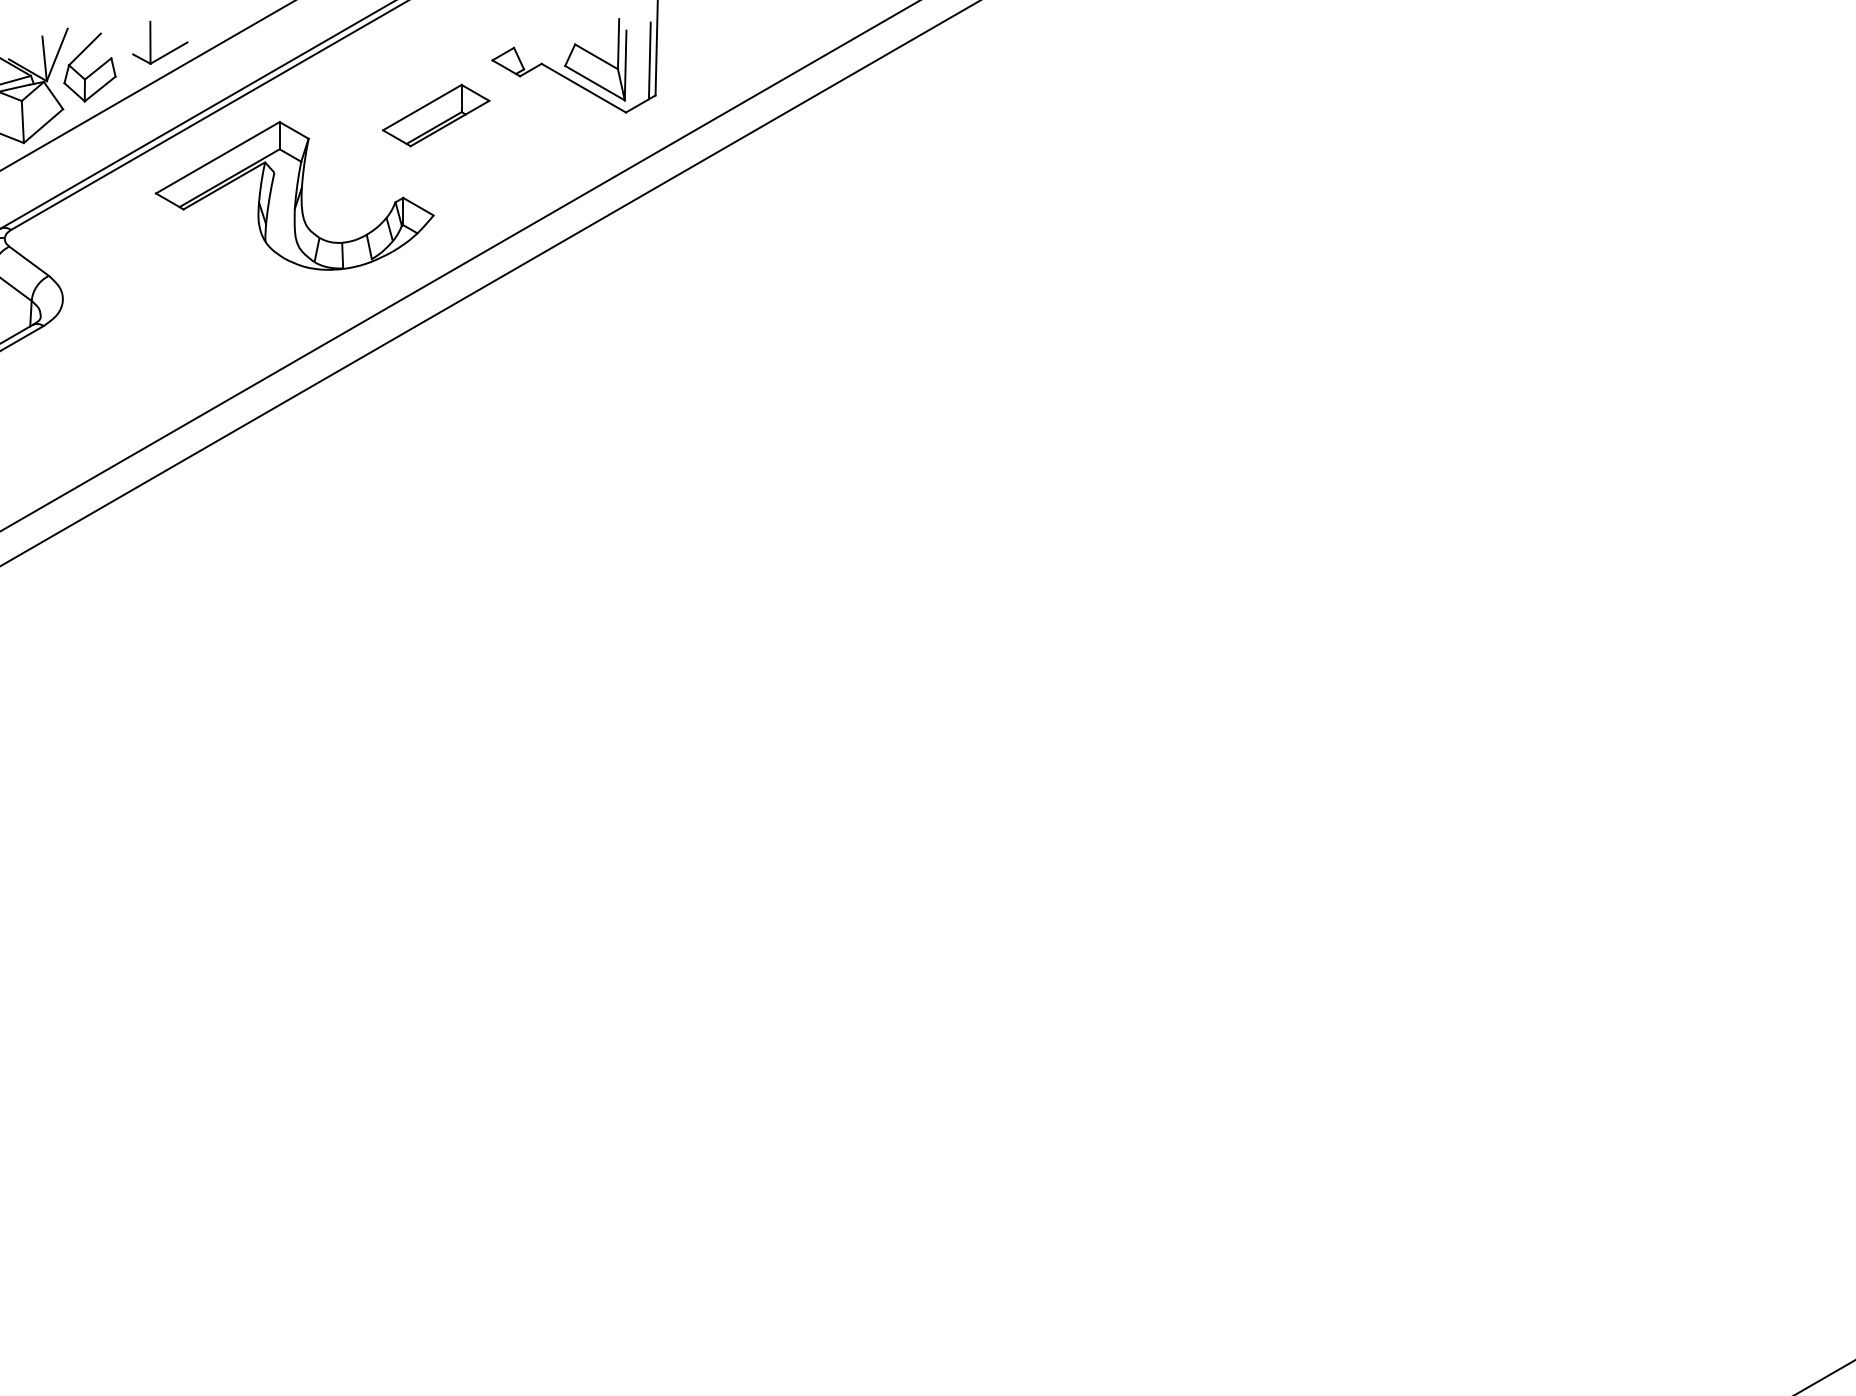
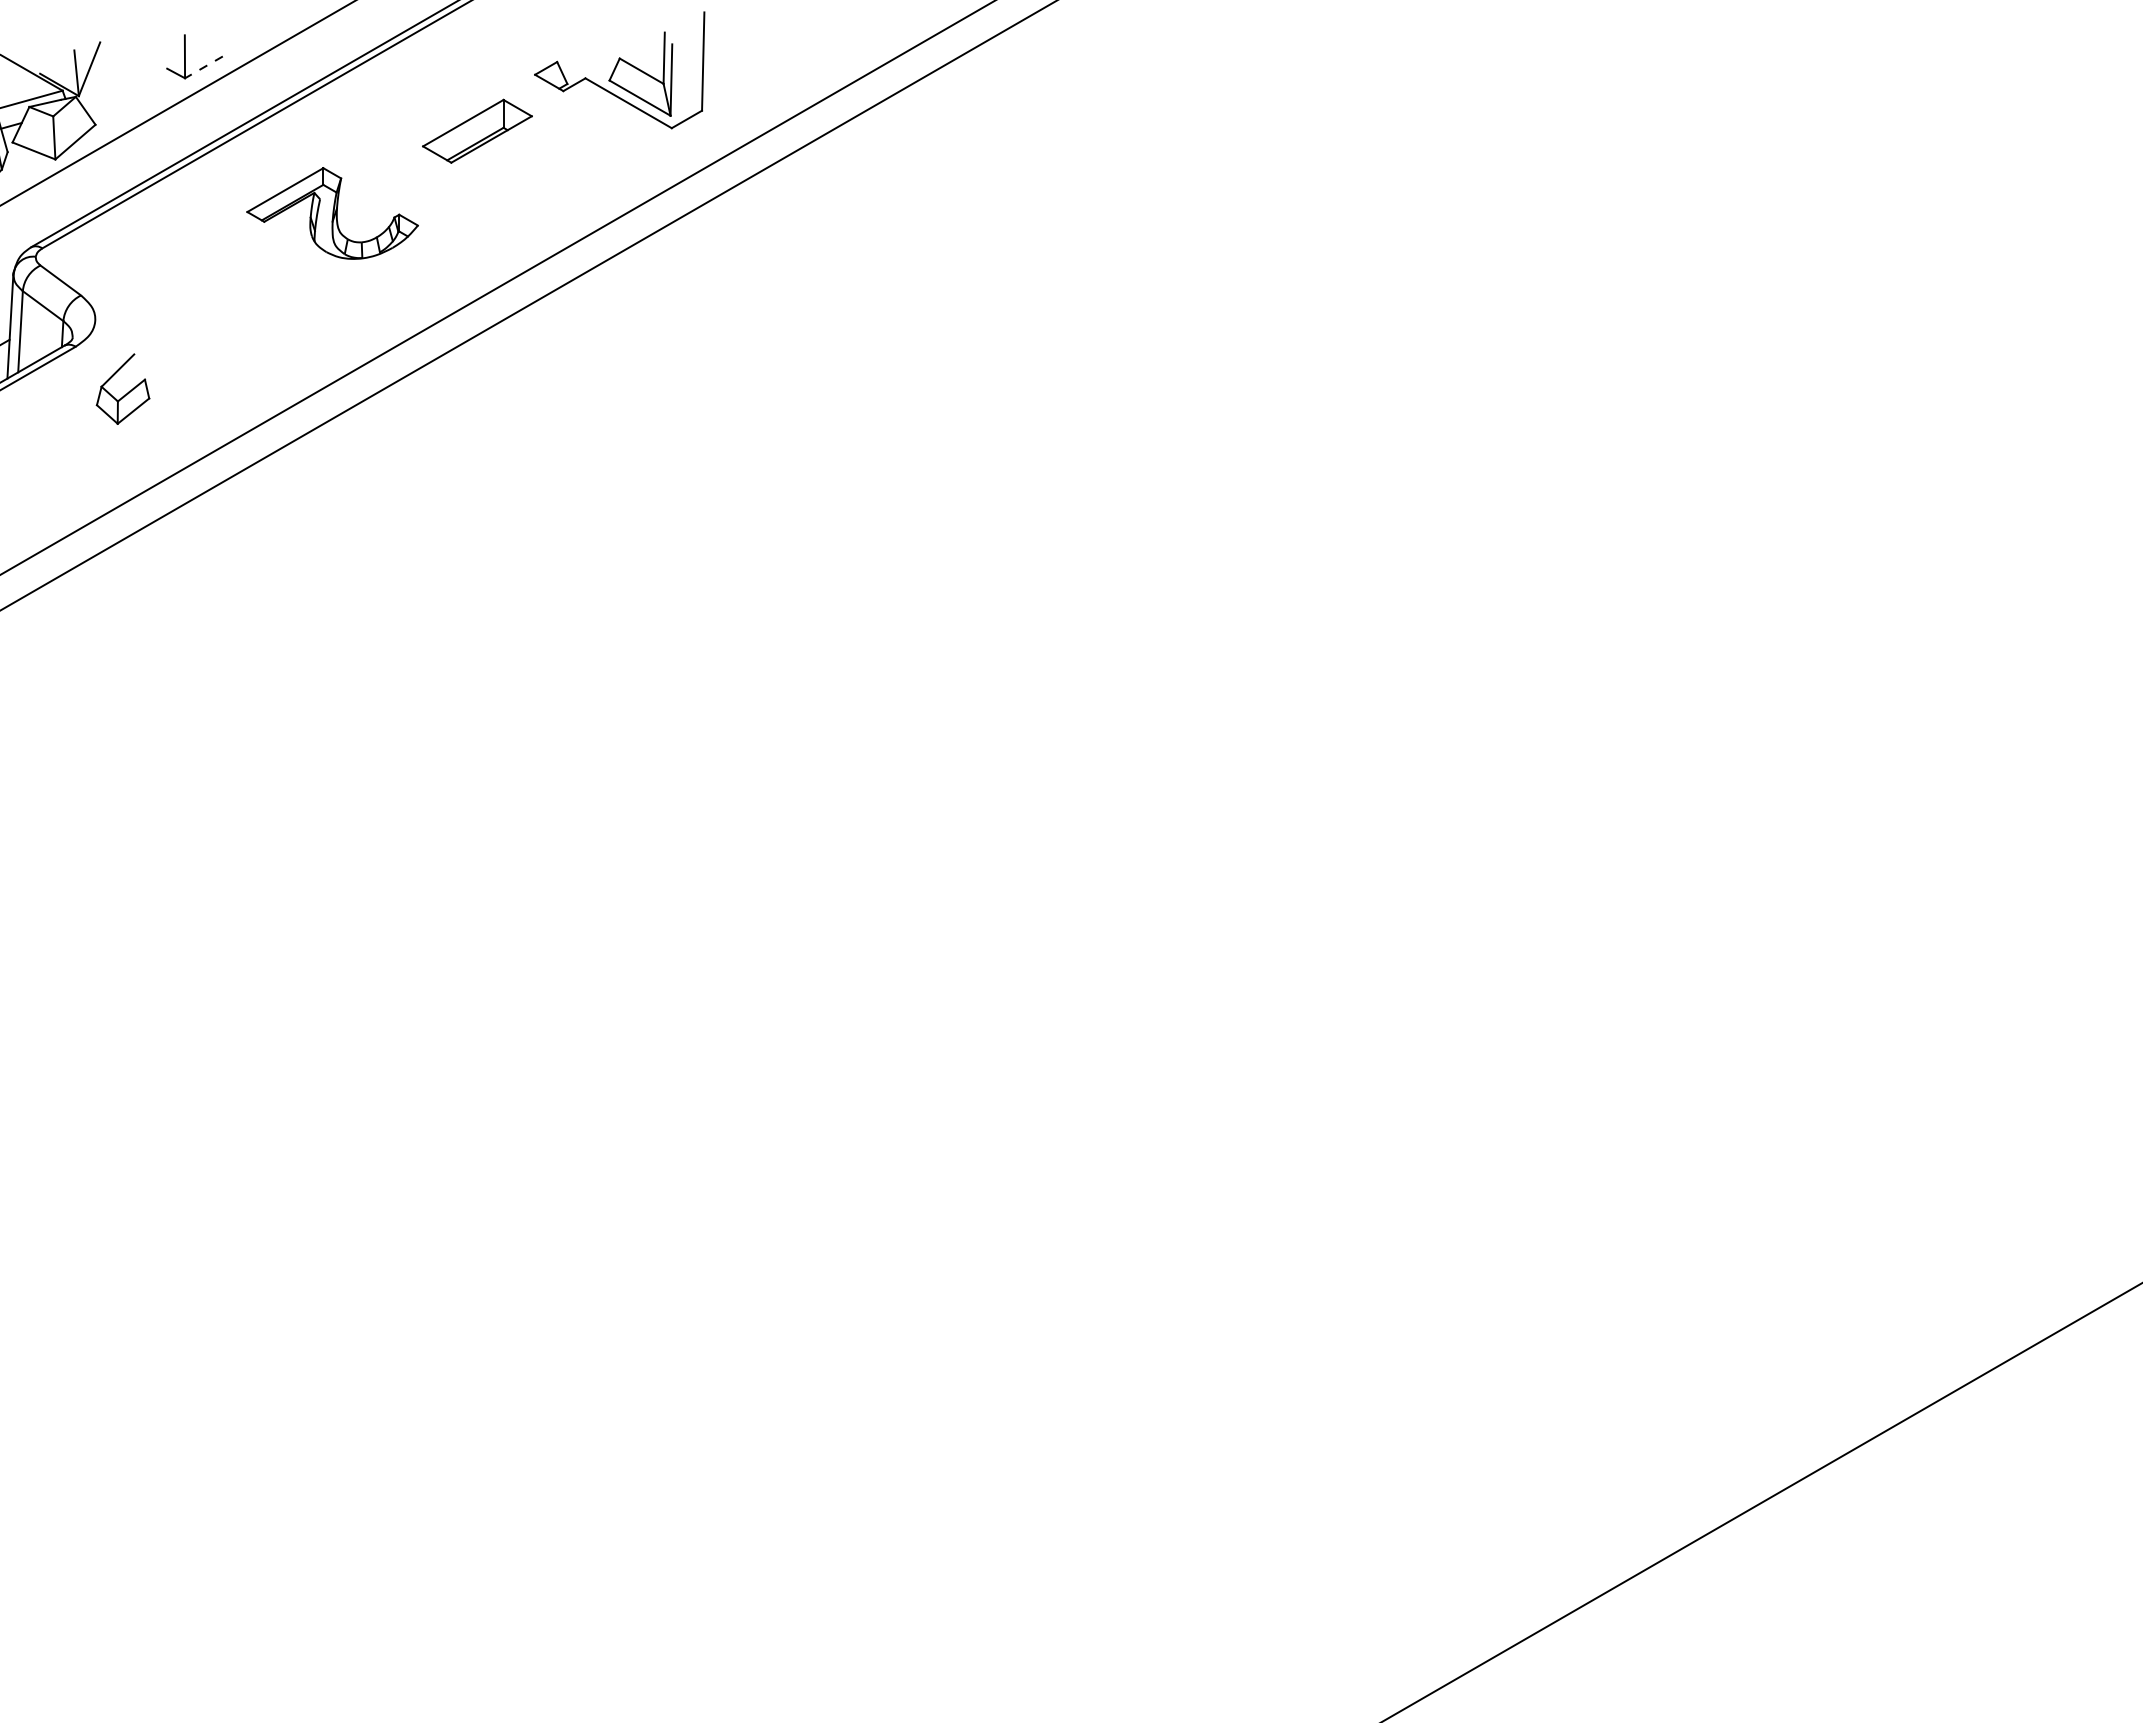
line: (168, 53) -> (203, 67), solid -> dashed
line: (650, 61) -> (696, 75), removed
part: (91, 72) -> (124, 394), moved
part: (294, 195) -> (332, 213), size x0.6

